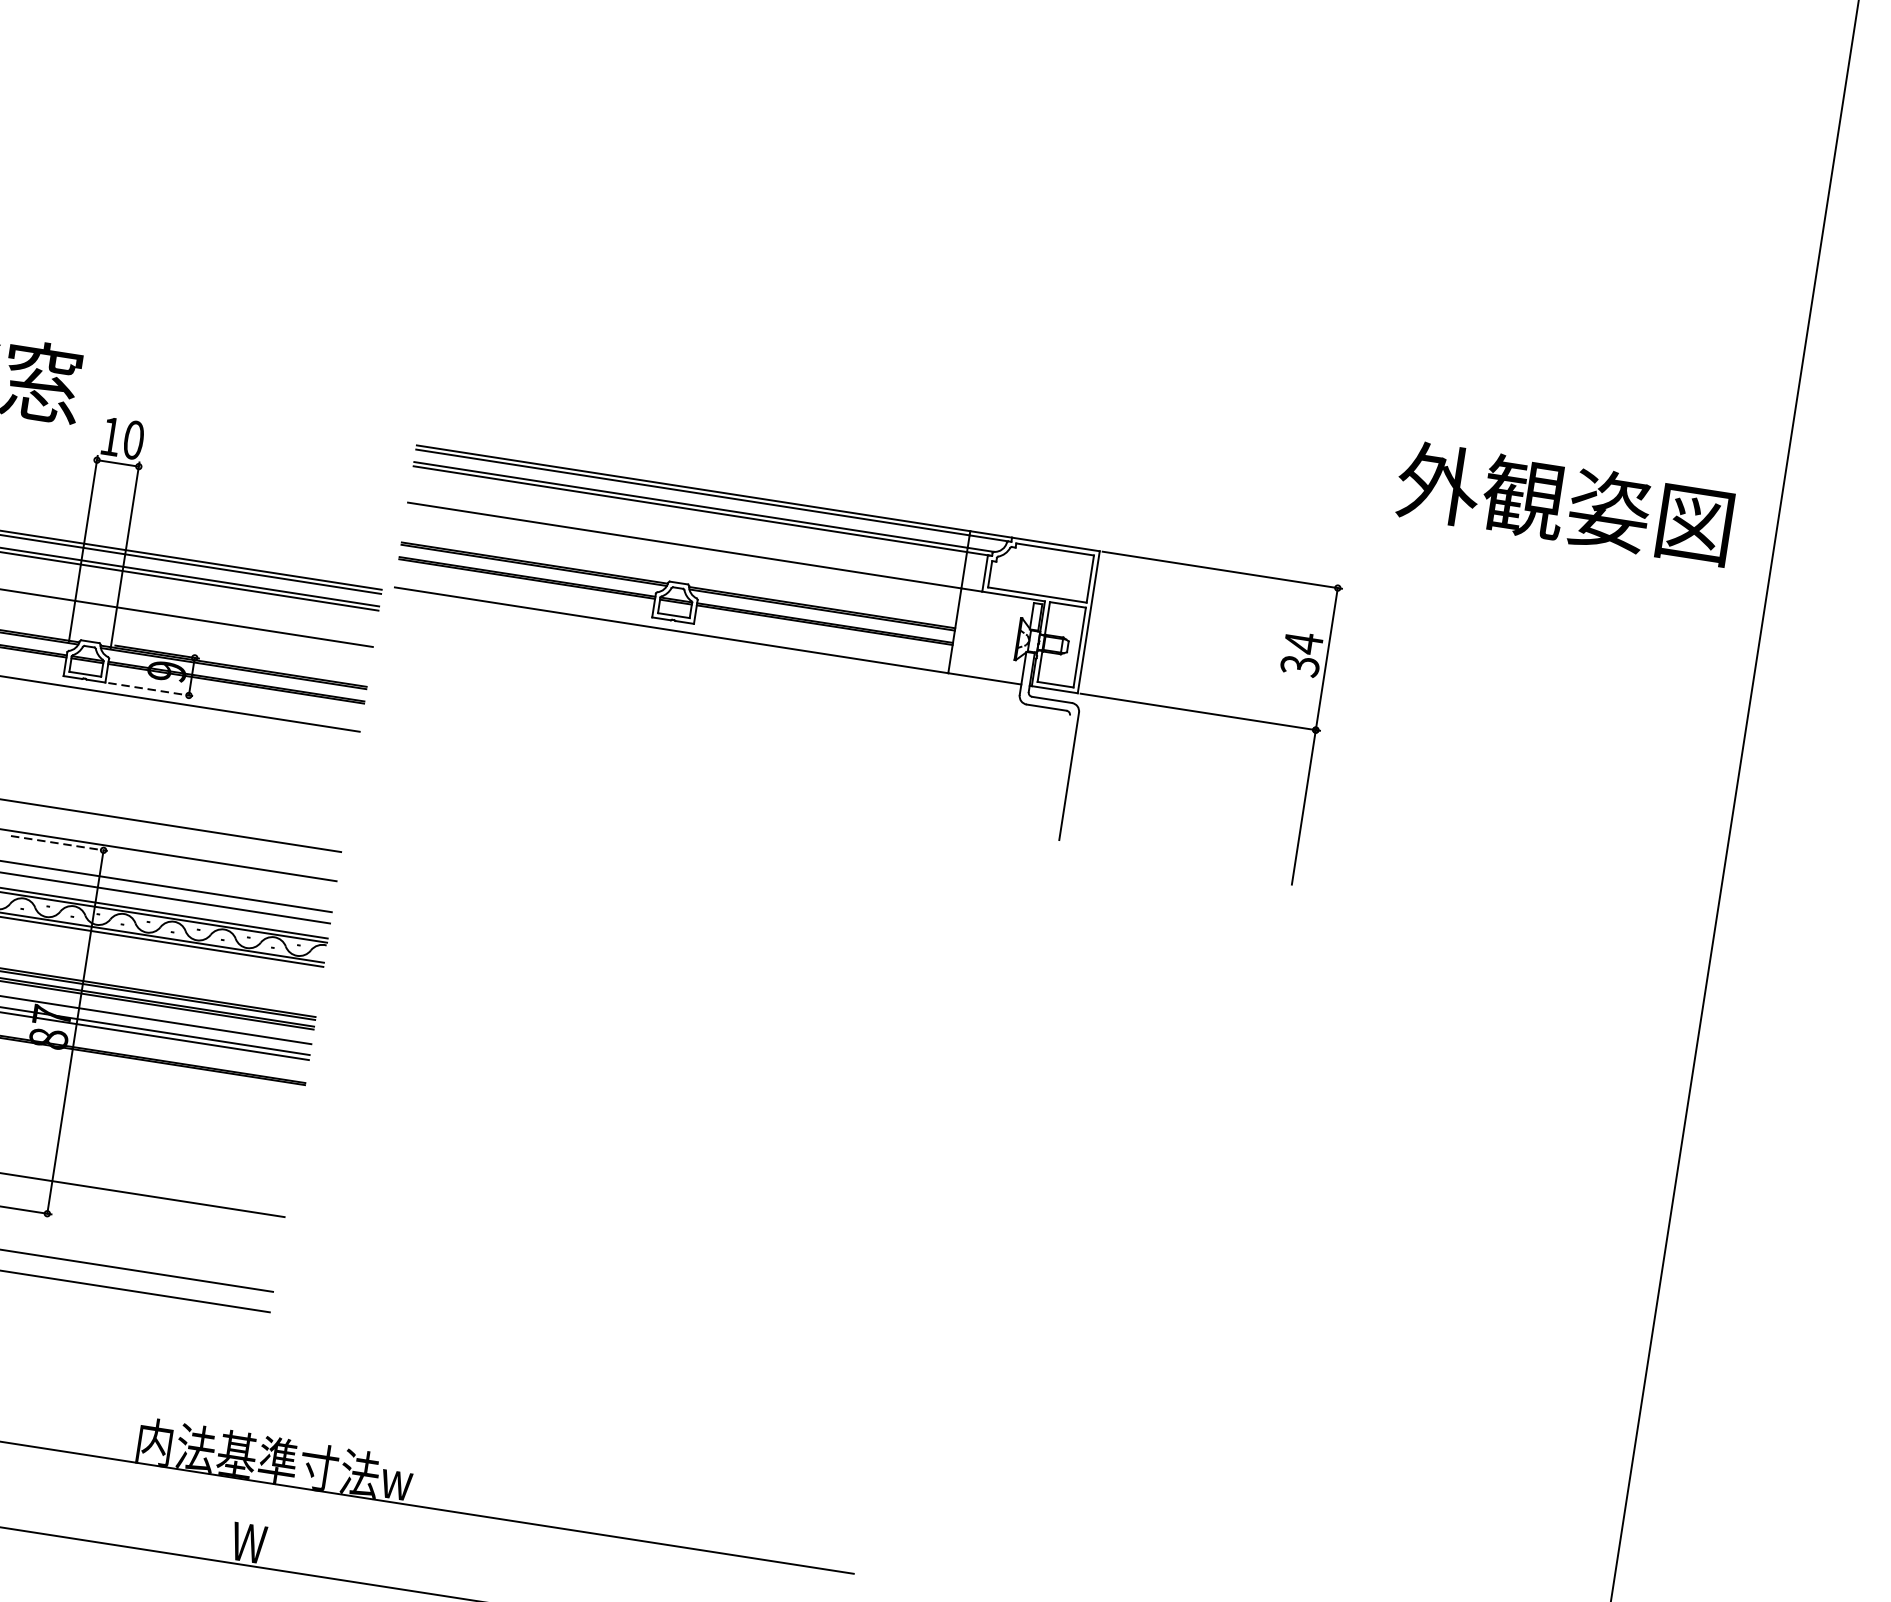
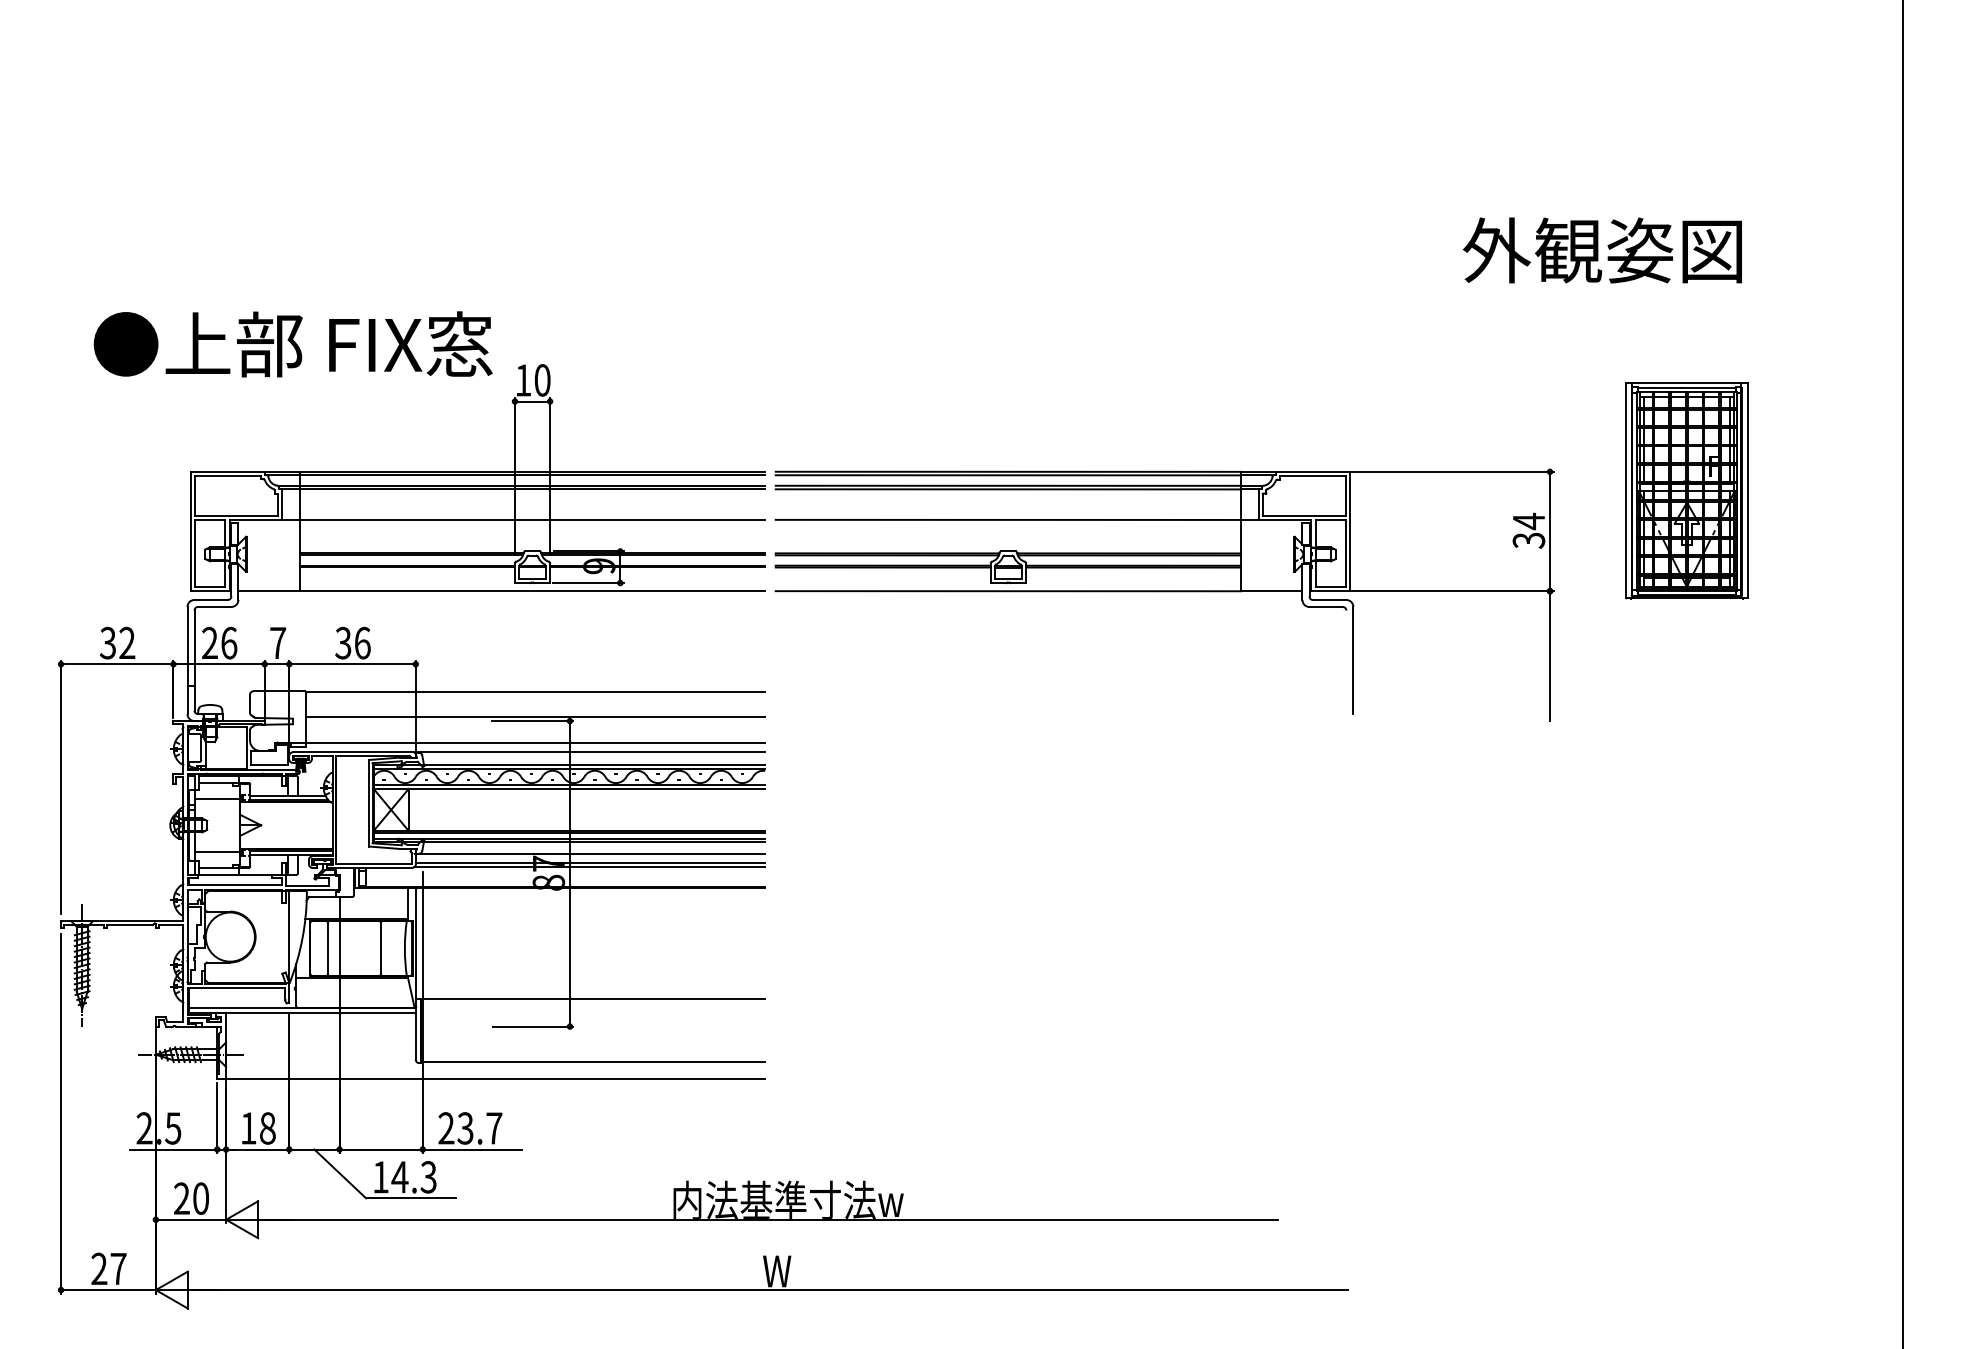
text: (1563, 503) -> (1601, 250), moved
part: (856, 662) -> (1164, 594), moved
line: (150, 690) -> (588, 583), dashed -> solid
part: (1474, 781) -> (1686, 490), added
line: (58, 843) -> (532, 721), dashed -> solid

